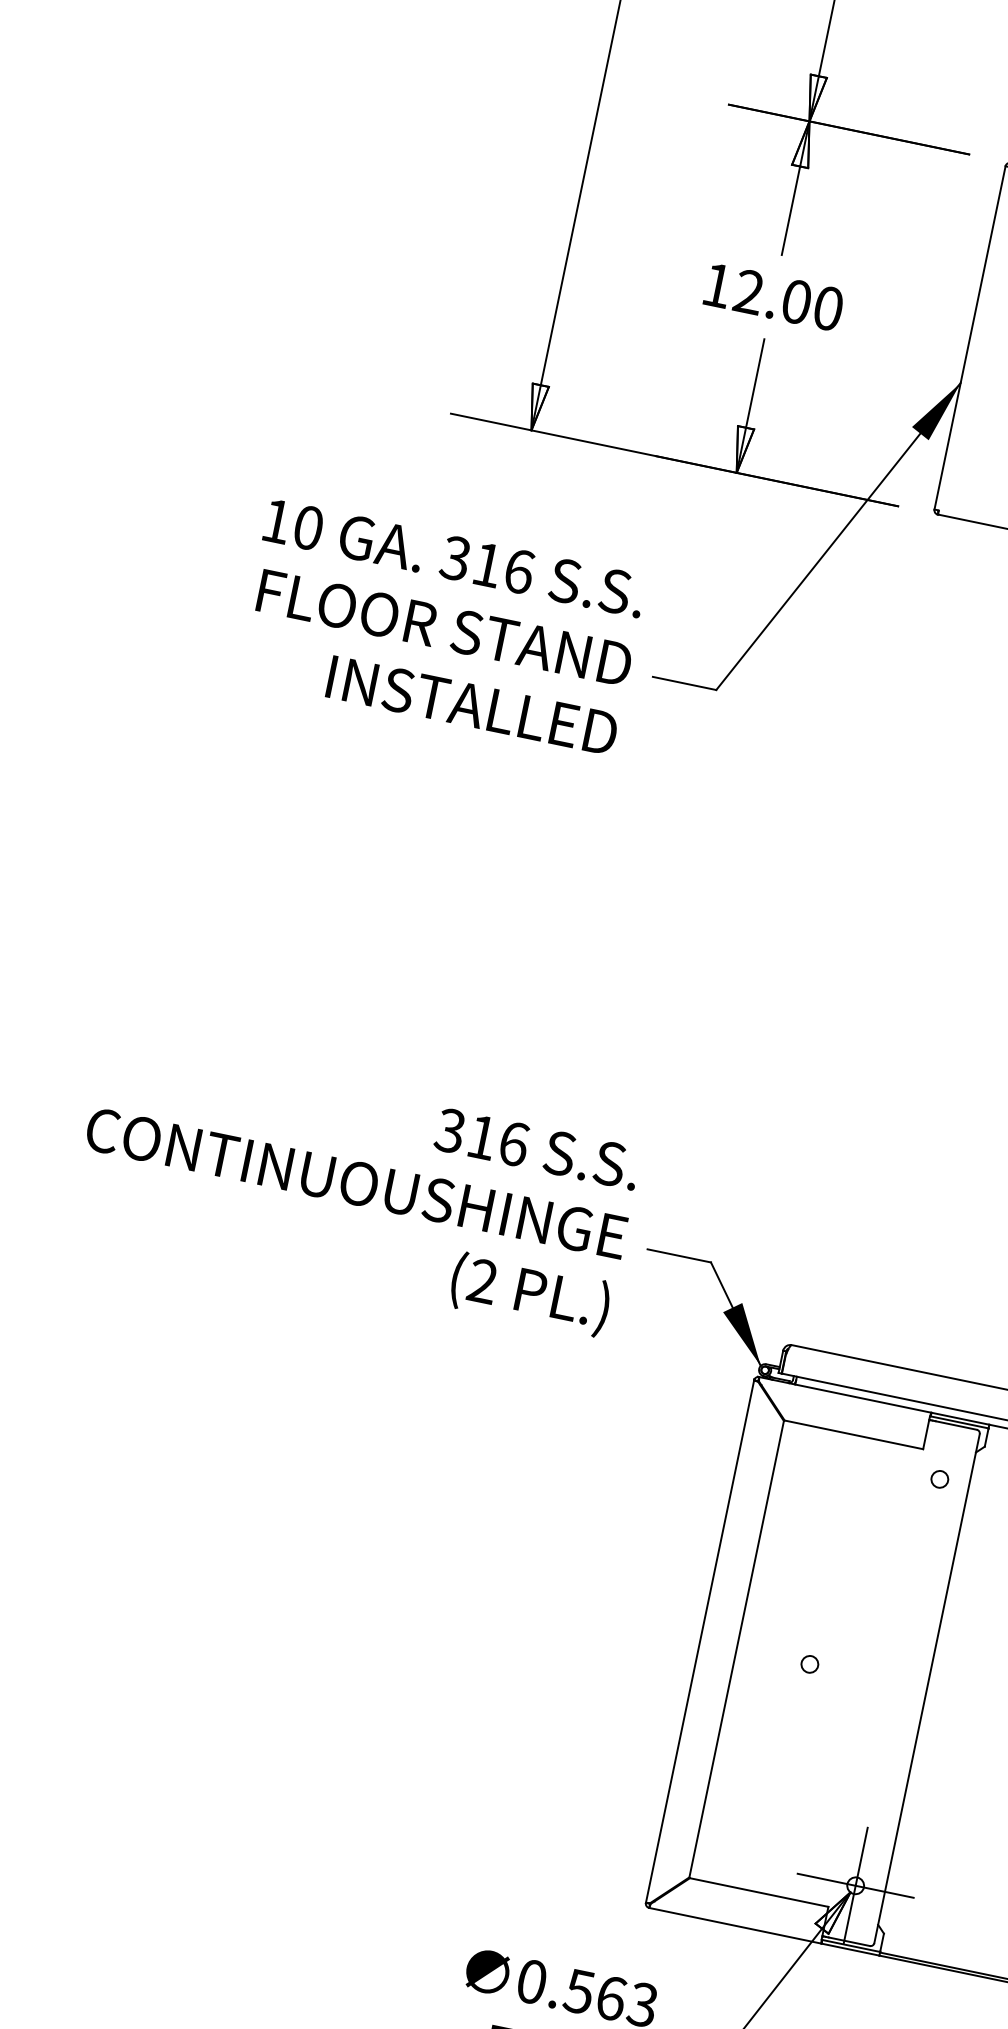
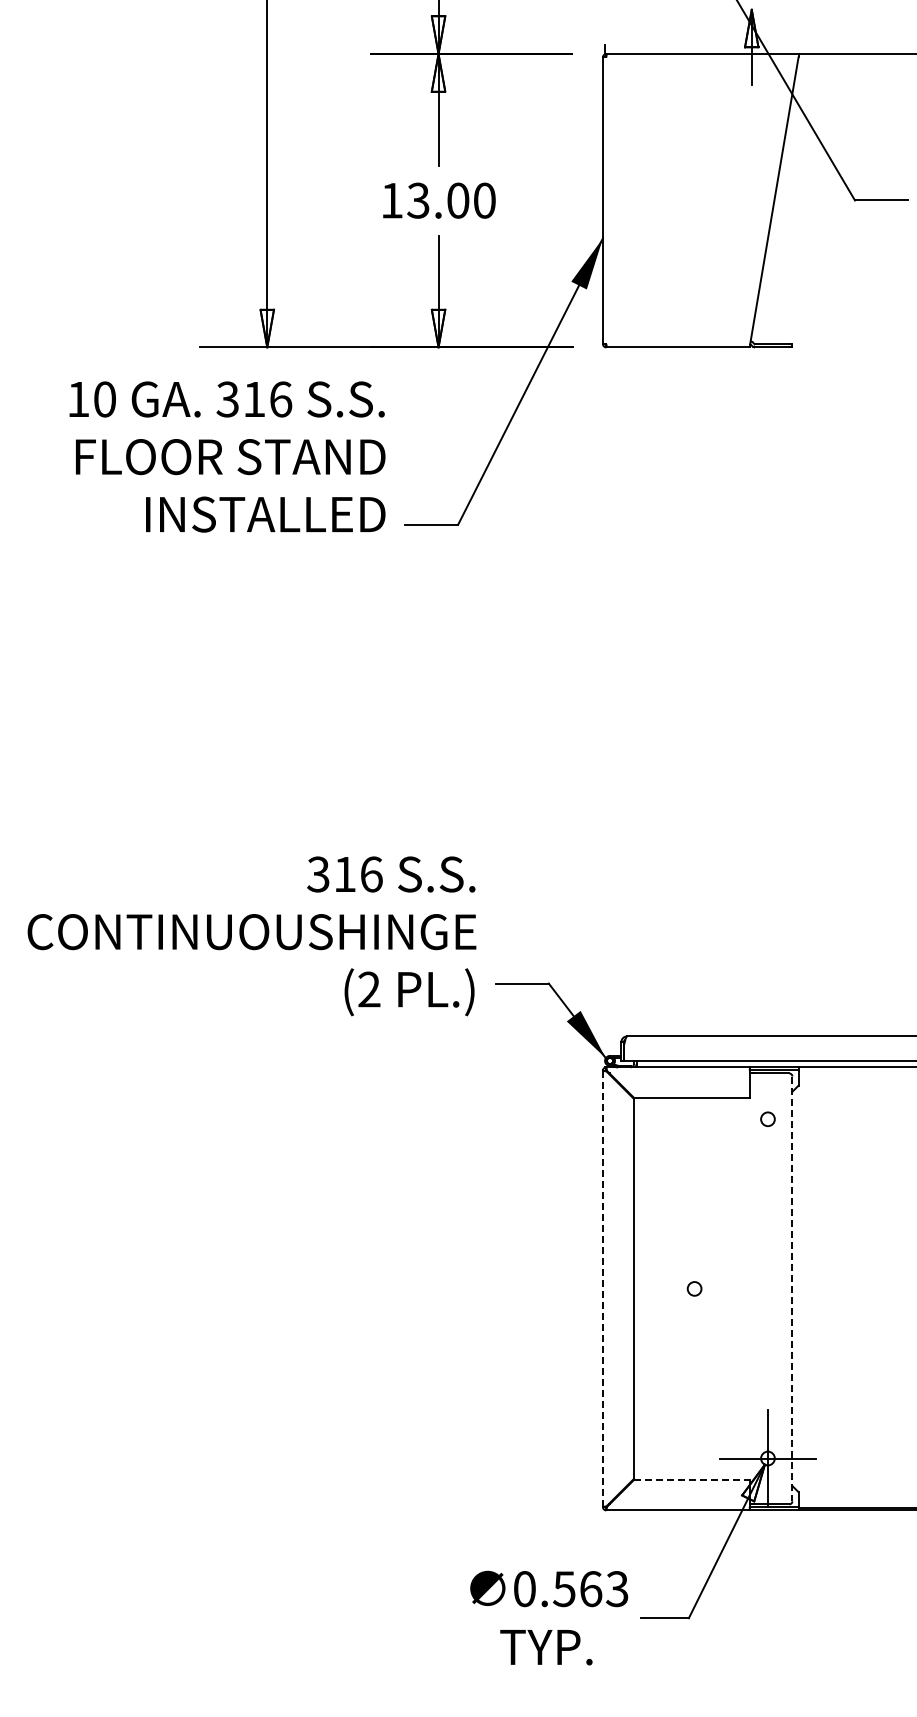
text: (749, 291) -> (418, 200), 12.00 -> 13.00
text: (441, 626) -> (227, 456), moved
text: (354, 1188) -> (251, 936), moved
line: (699, 1641) -> (602, 1288), solid -> dashed
line: (927, 1689) -> (792, 1289), solid -> dashed
line: (758, 1891) -> (691, 1479), solid -> dashed

